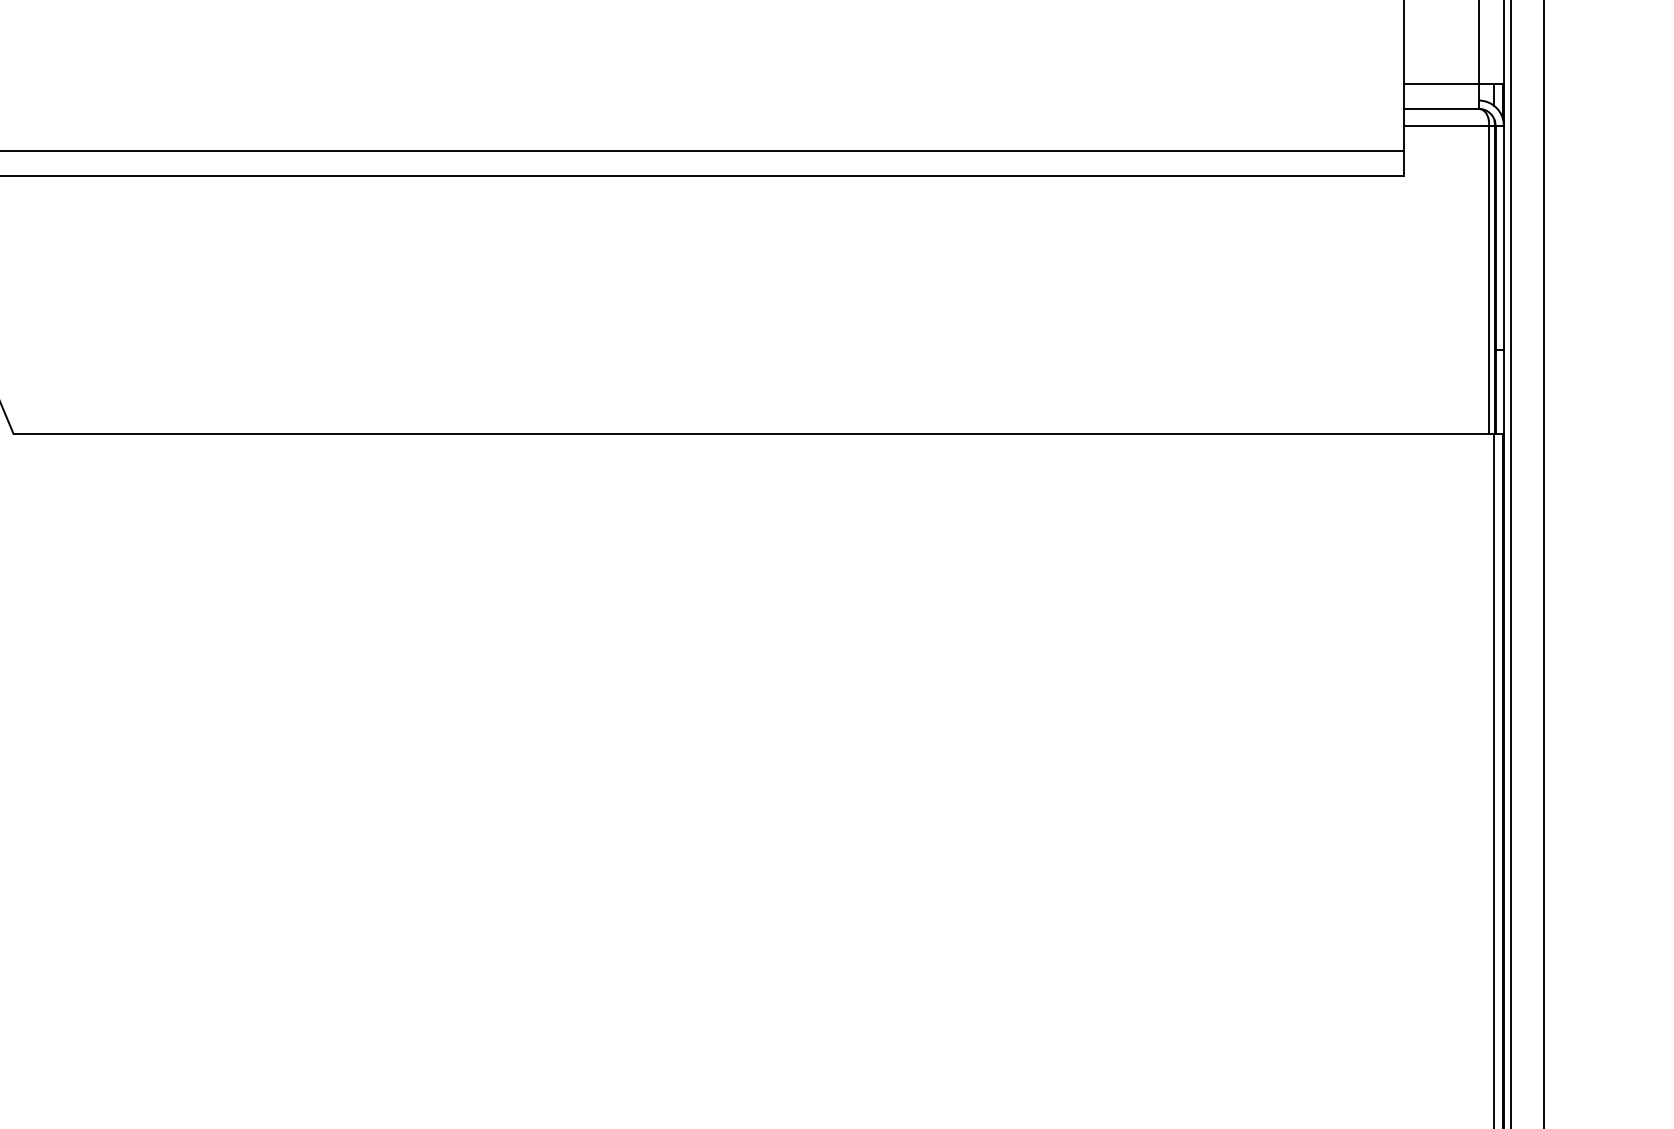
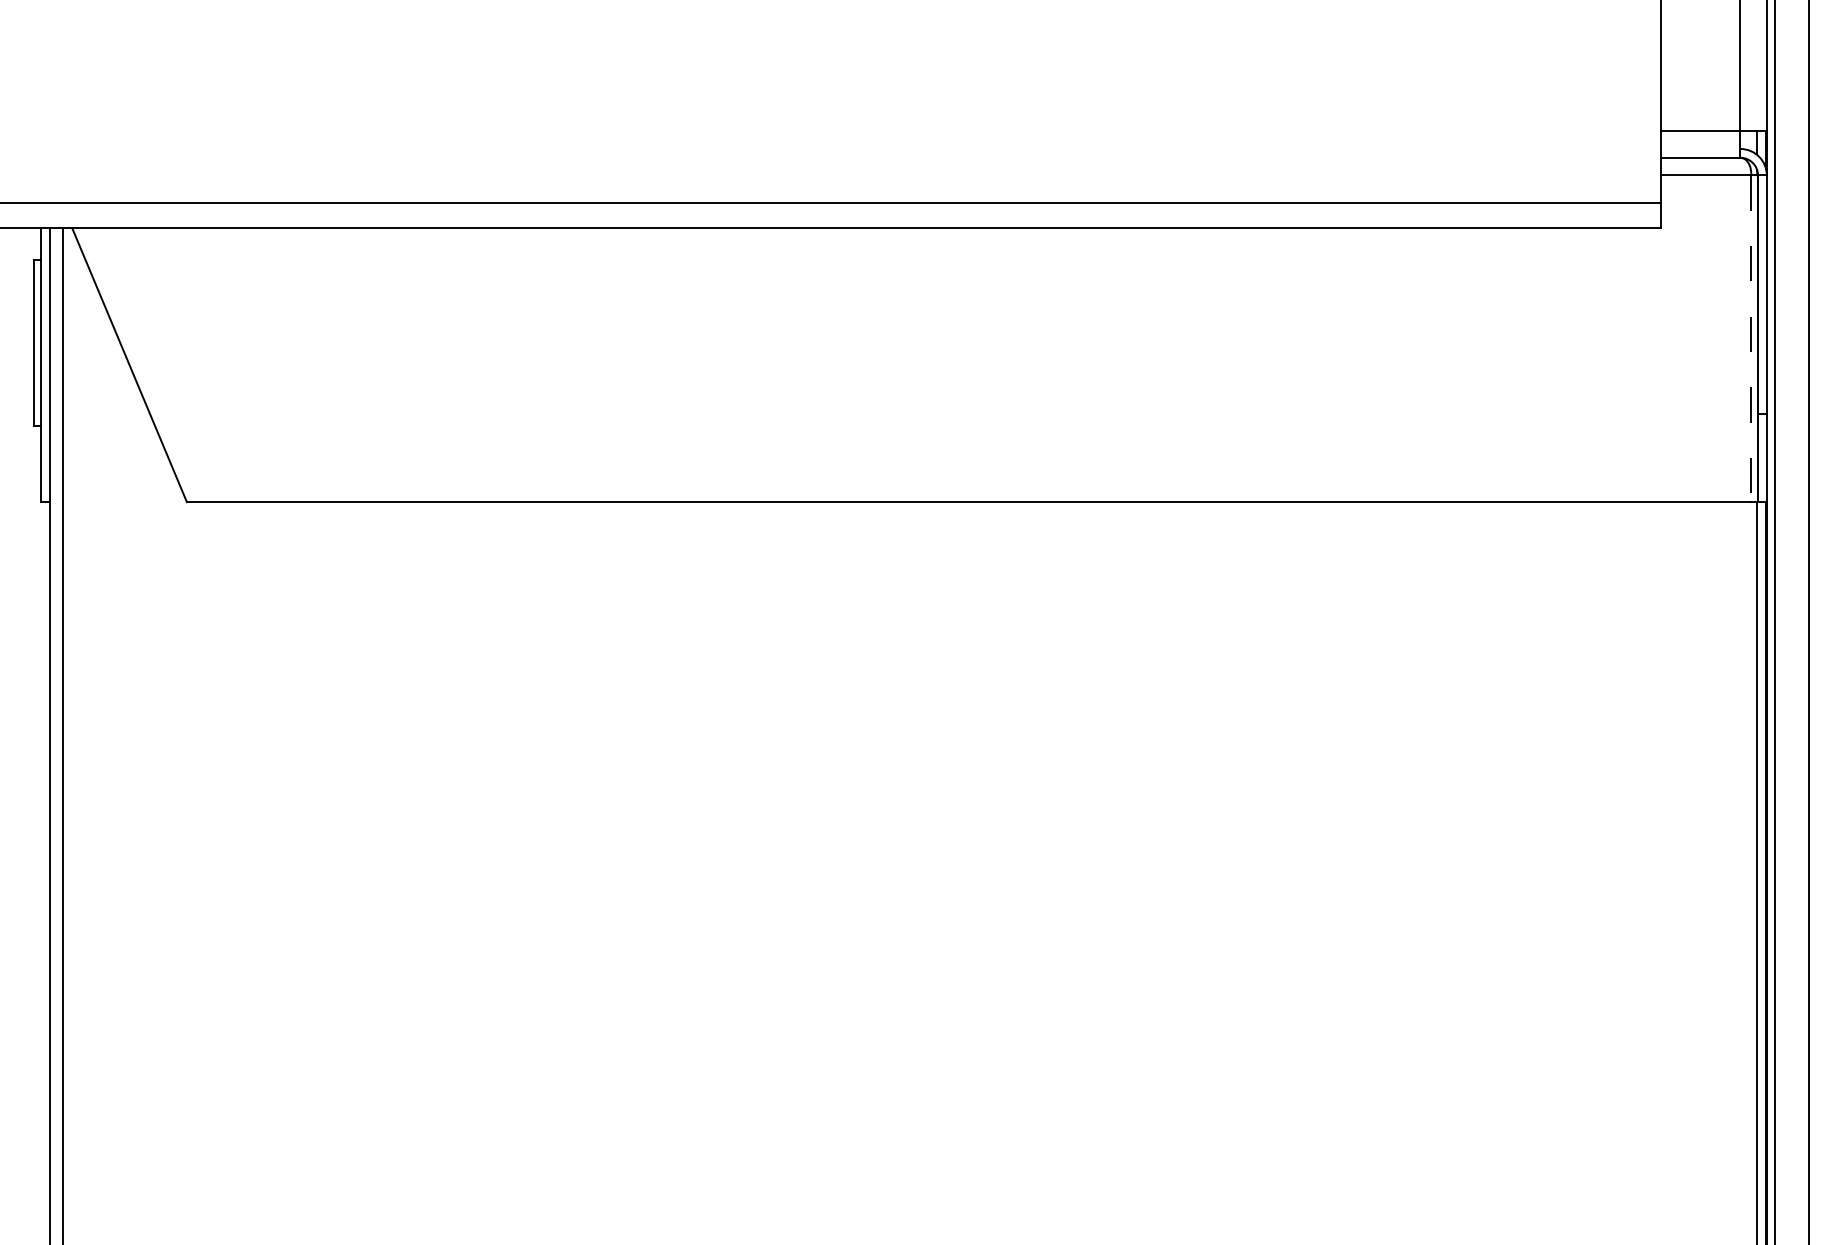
line: (1489, 280) -> (1751, 339), solid -> dashed

